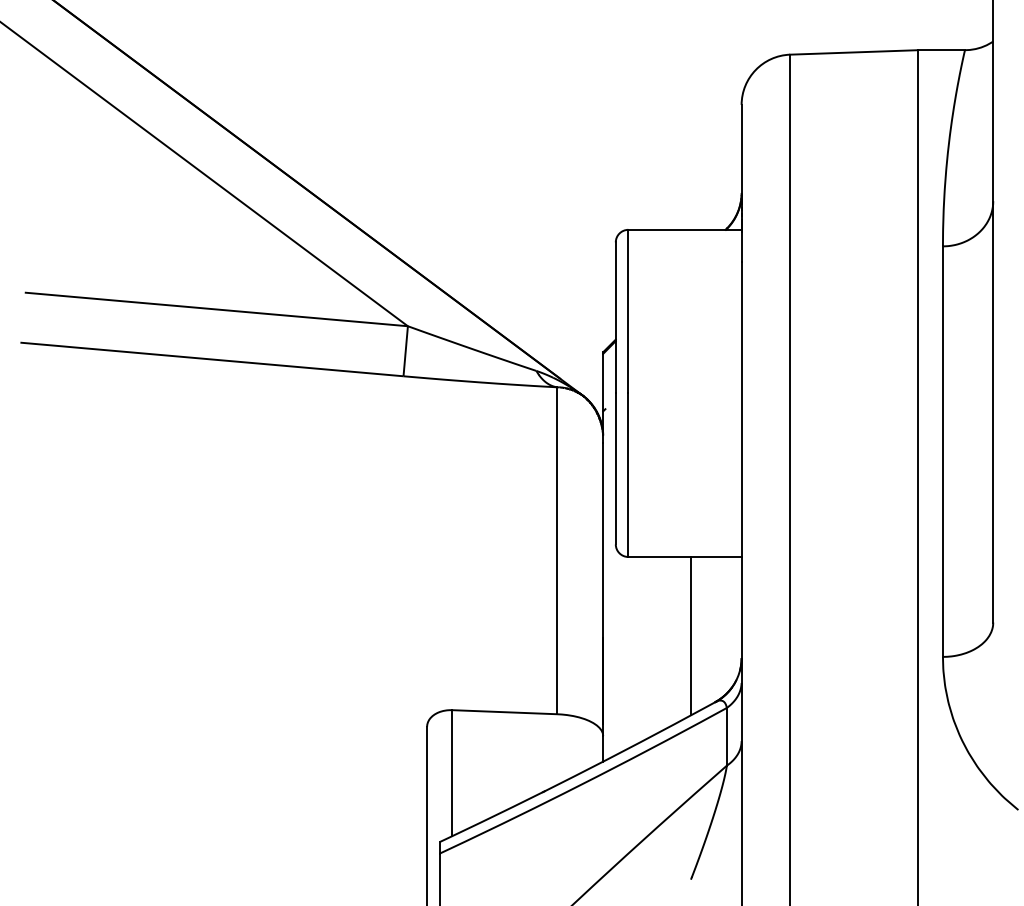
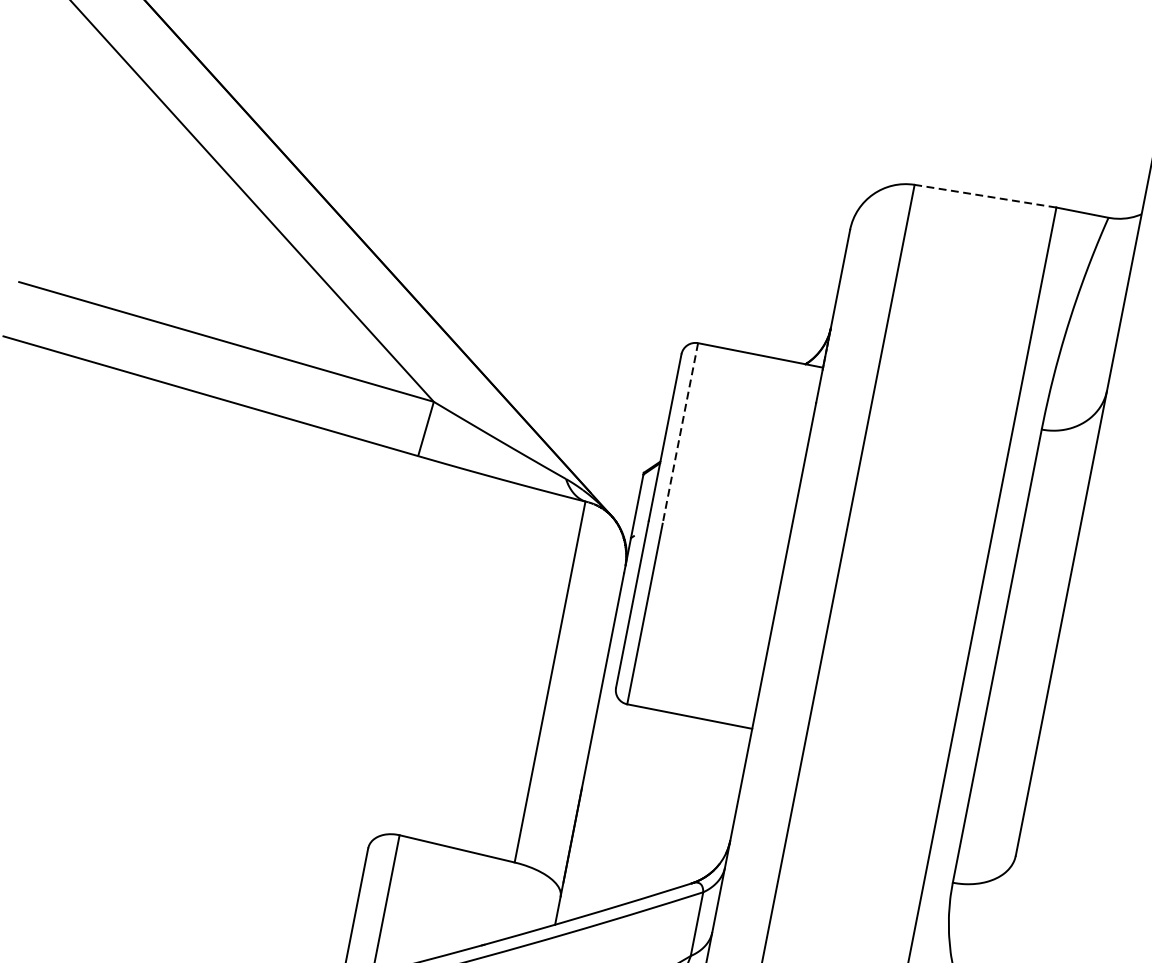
line: (853, 52) -> (984, 196), solid -> dashed
line: (628, 311) -> (680, 433), solid -> dashed
line: (691, 635) -> (679, 804), removed

